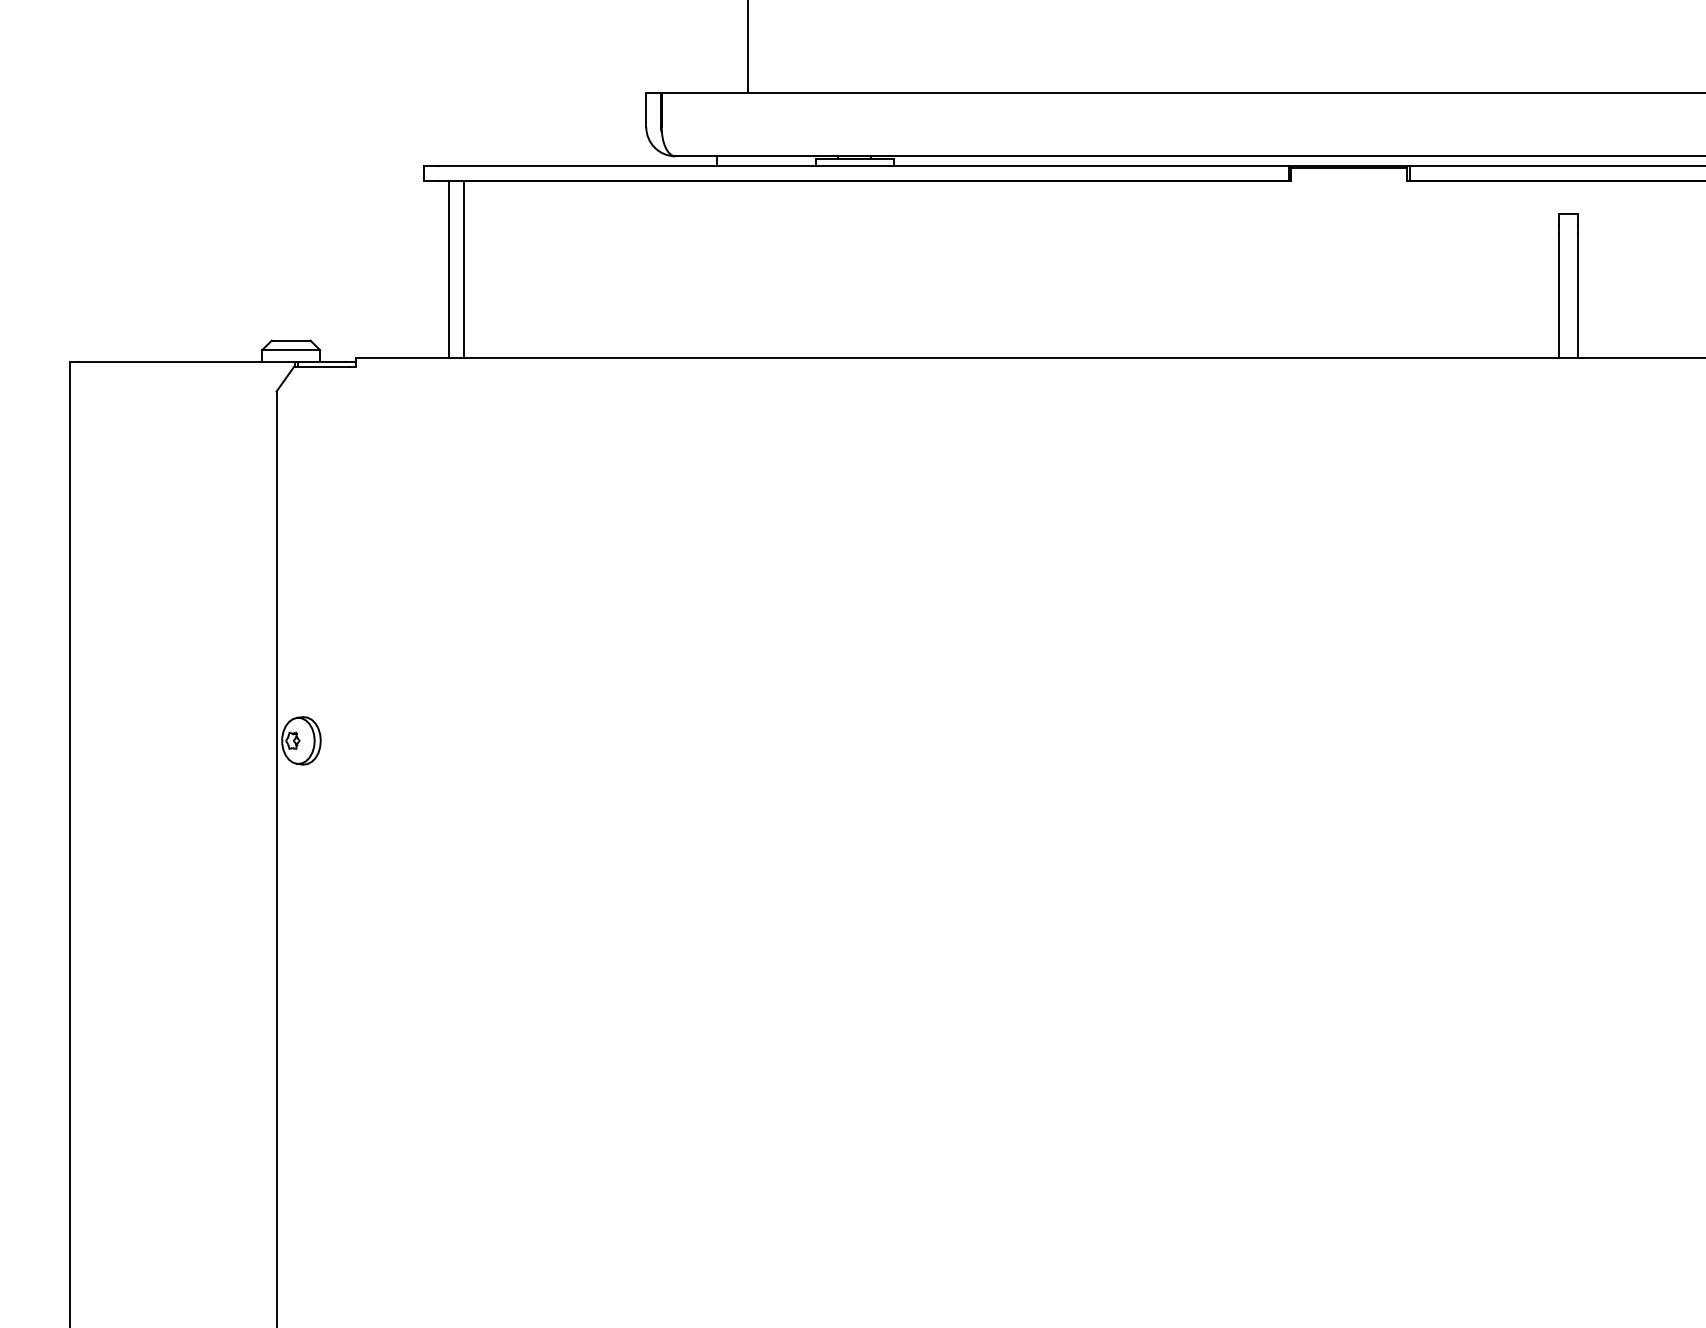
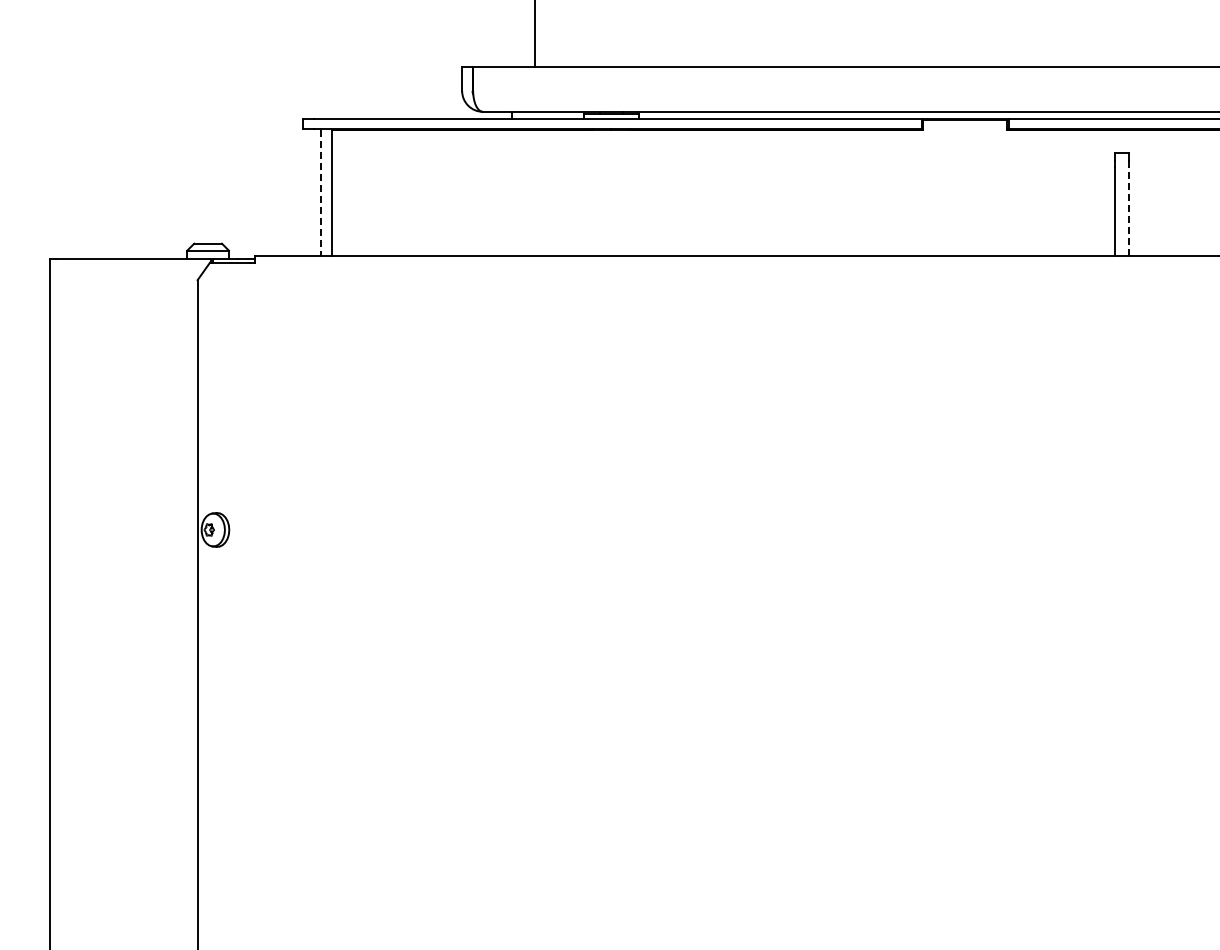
line: (449, 270) -> (321, 193), solid -> dashed
line: (1577, 295) -> (1128, 211), solid -> dashed

